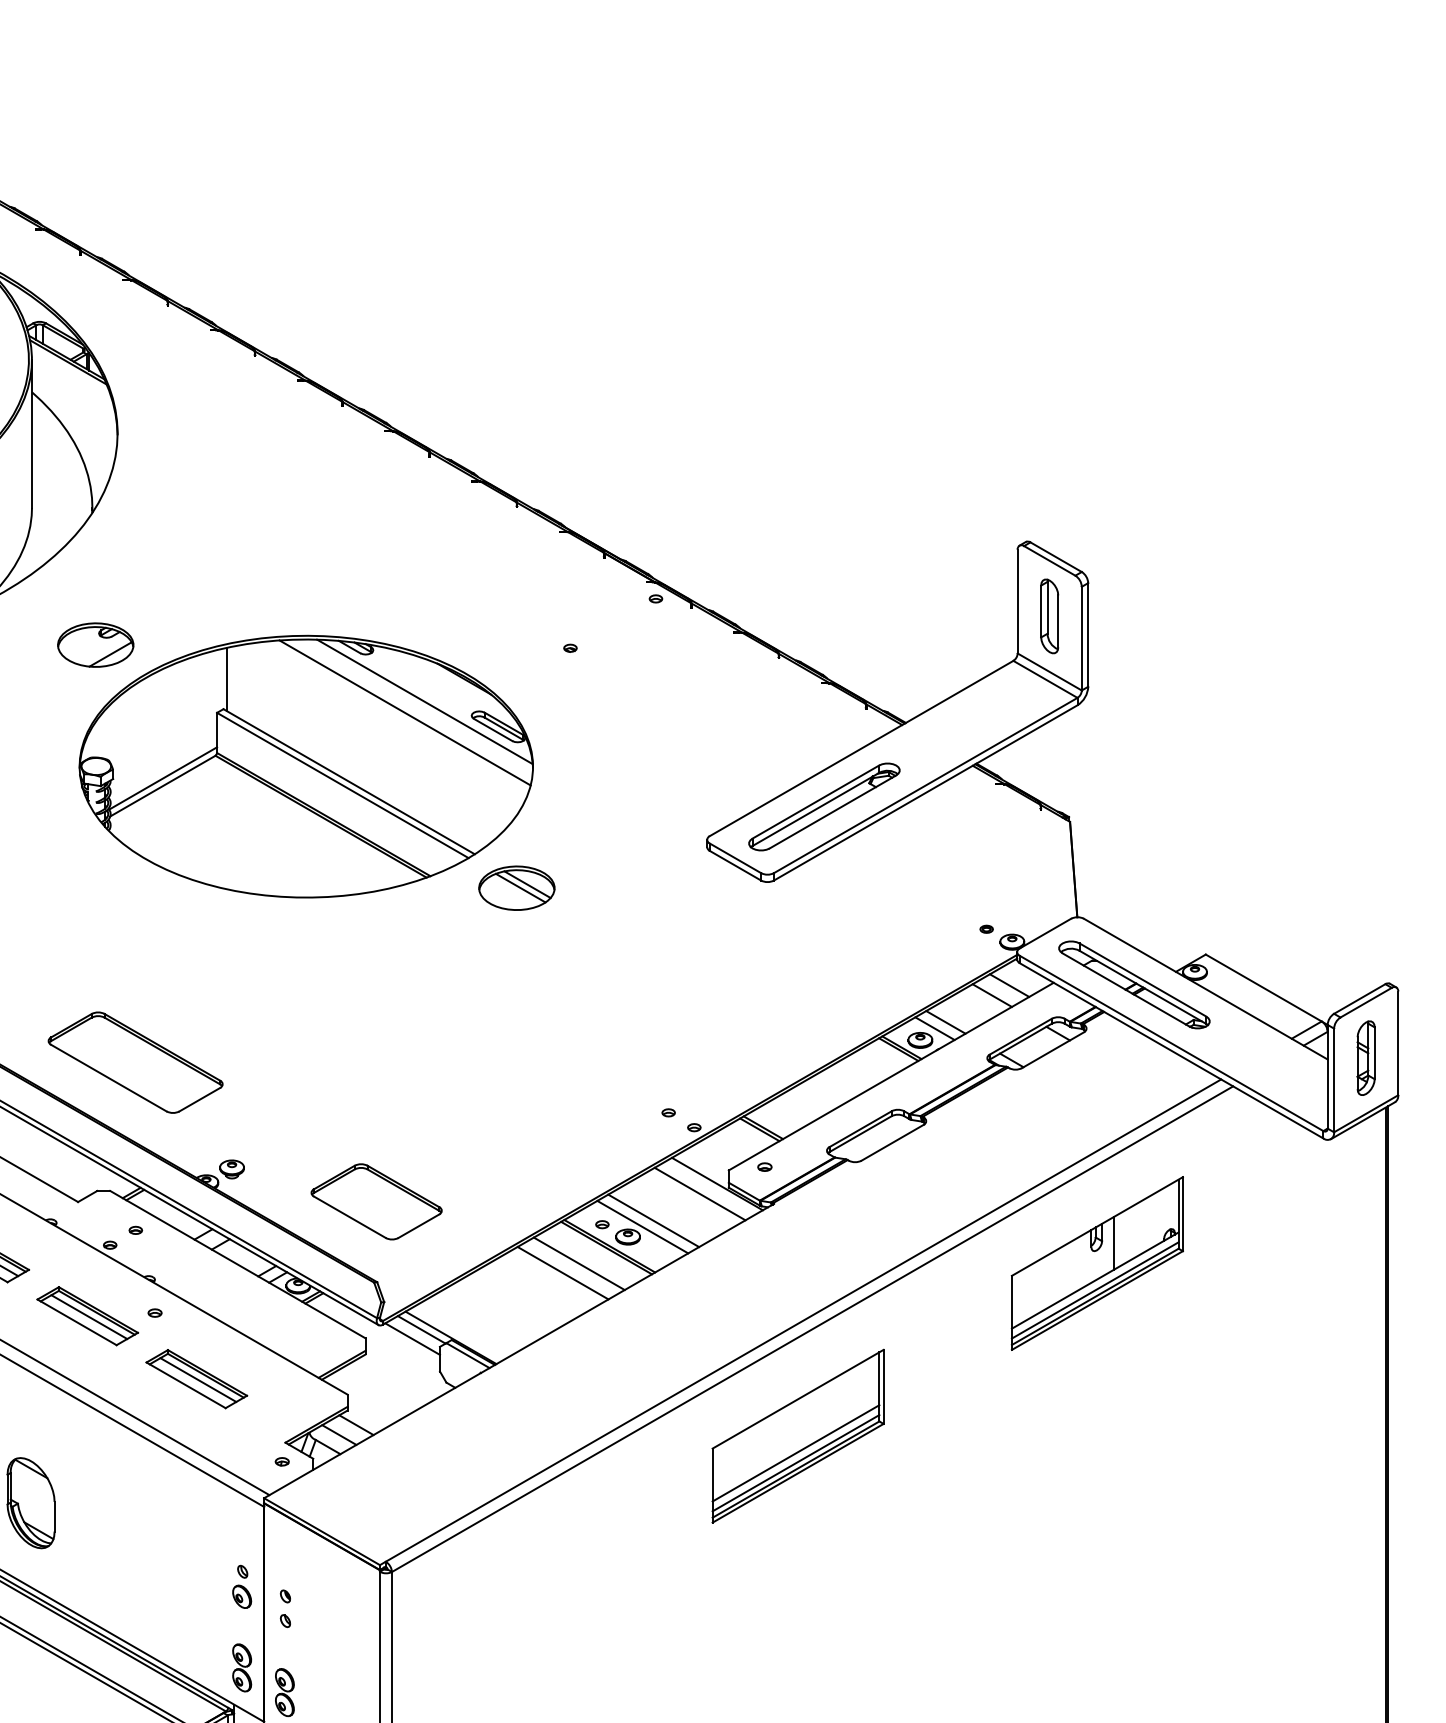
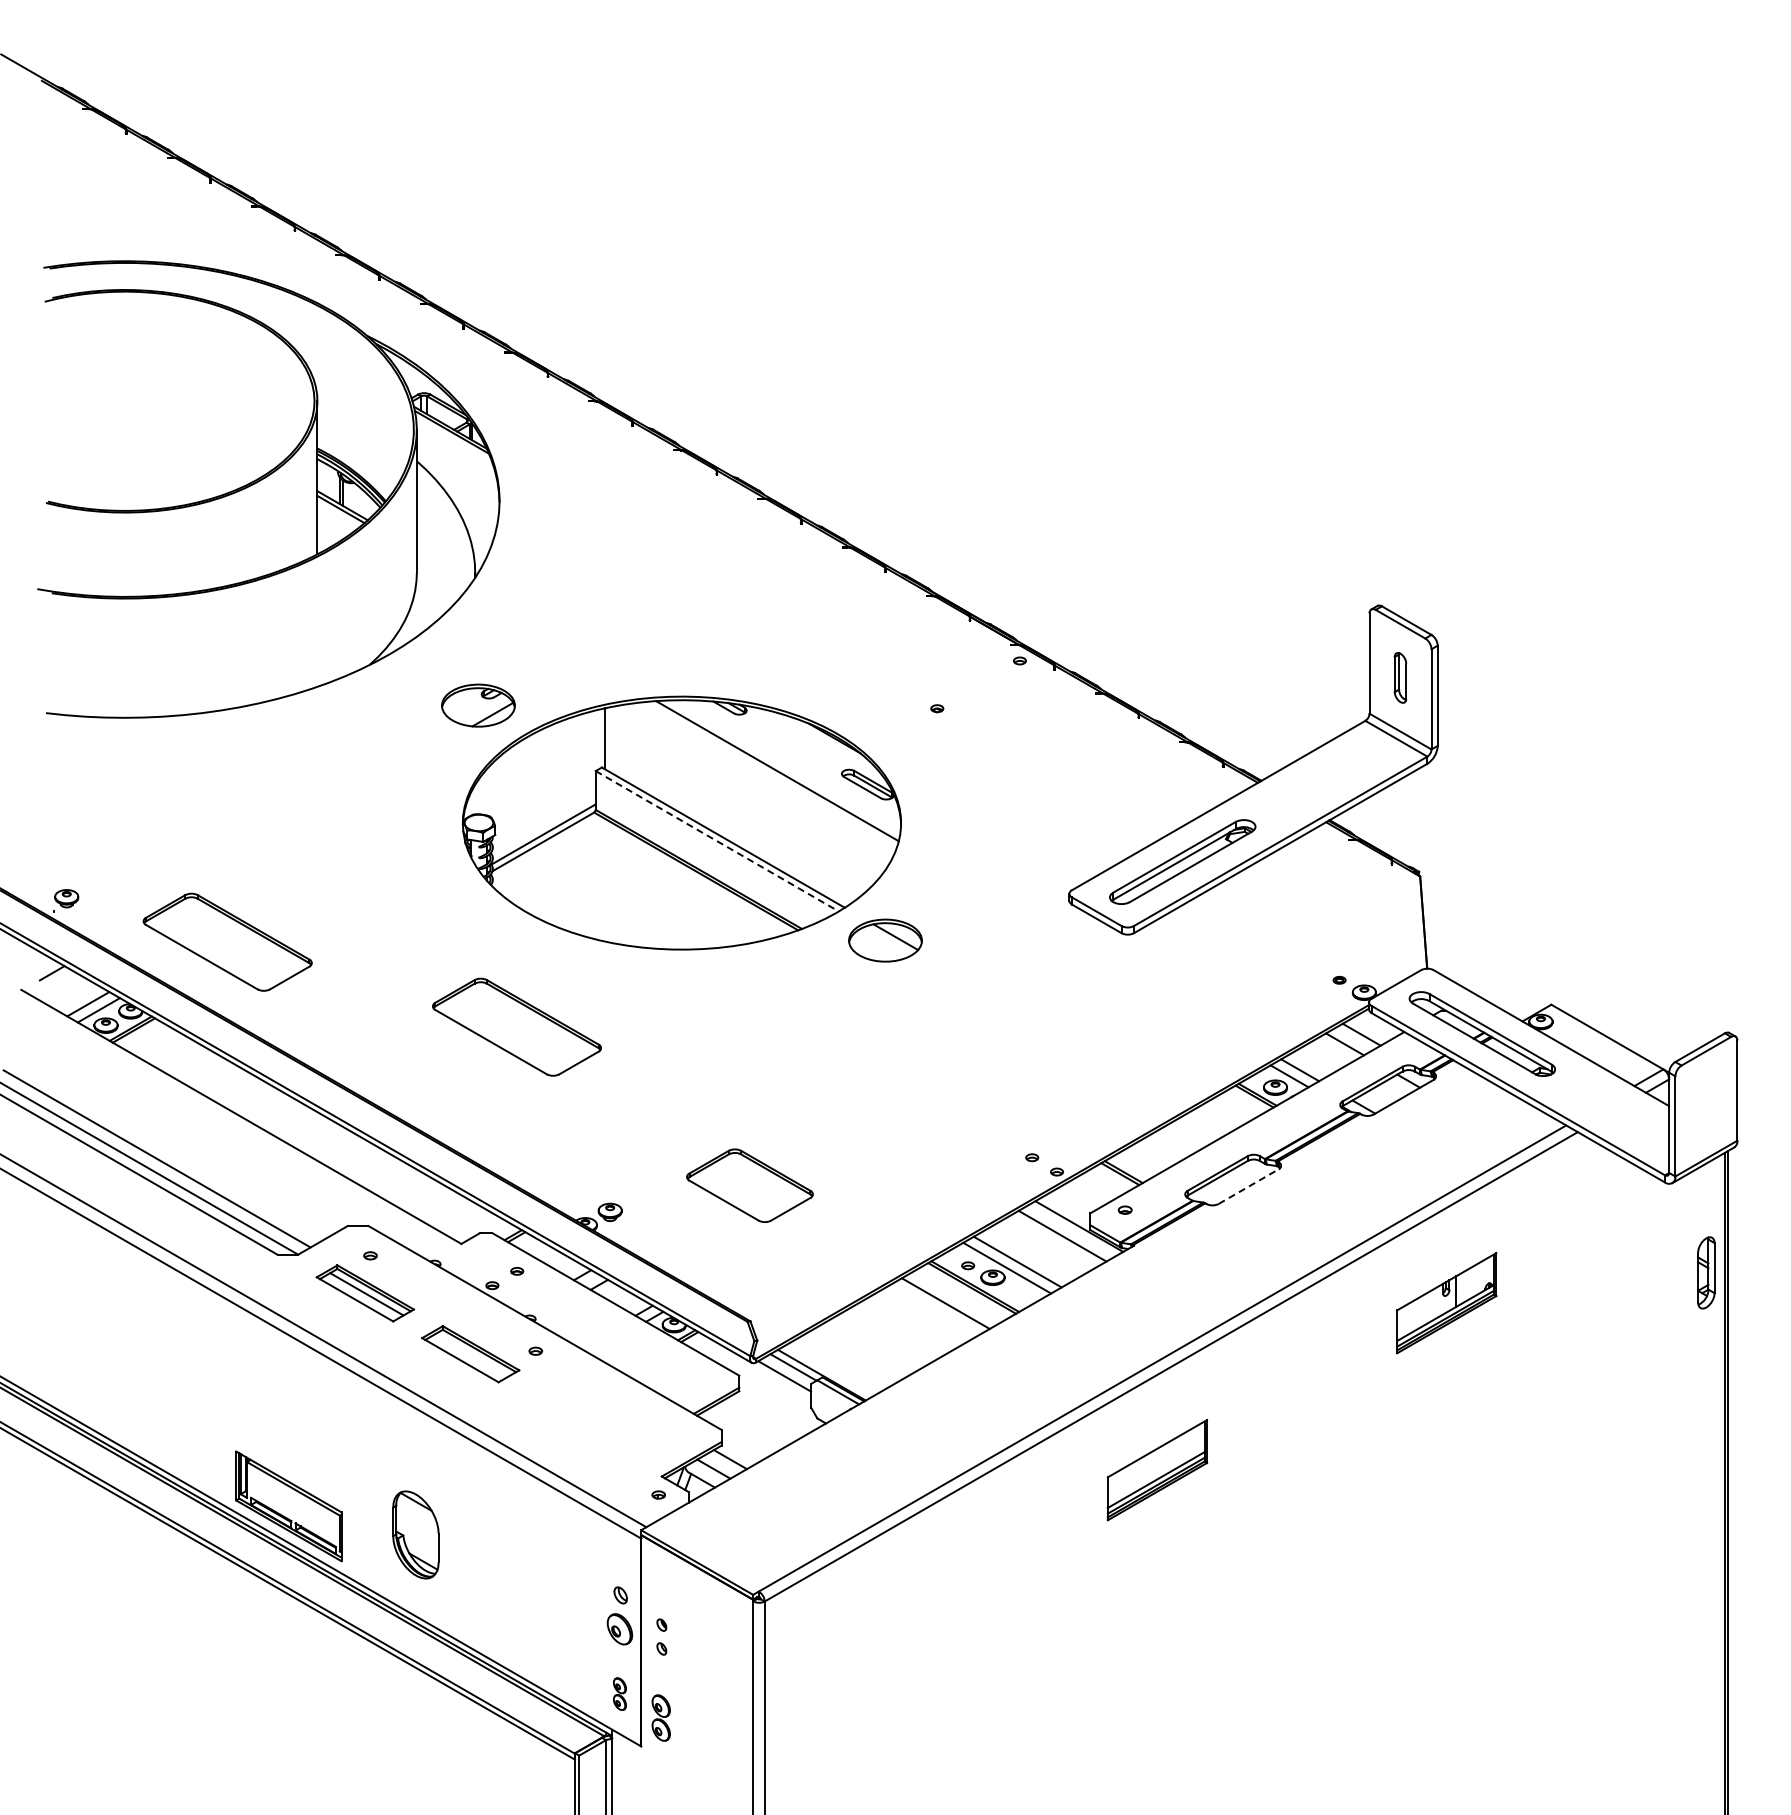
part: (1049, 616) -> (1400, 677), size x0.7
line: (424, 701) -> (796, 760), removed
line: (343, 785) -> (717, 841), solid -> dashed
line: (521, 888) -> (889, 940), removed
part: (1366, 1057) -> (1706, 1272), moved
part: (135, 1061) -> (516, 1026), moved
line: (892, 1142) -> (1248, 1186), solid -> dashed
part: (376, 1201) -> (749, 1185), moved
part: (1097, 1262) -> (1446, 1302), size x0.6
line: (563, 1272) -> (930, 1312), removed
line: (88, 1316) -> (471, 1354), removed
part: (196, 1379) -> (575, 1415), removed
part: (798, 1435) -> (1157, 1469), size x0.6
part: (241, 1586) -> (619, 1615), size x1.4
part: (241, 1667) -> (619, 1693), size x0.7

